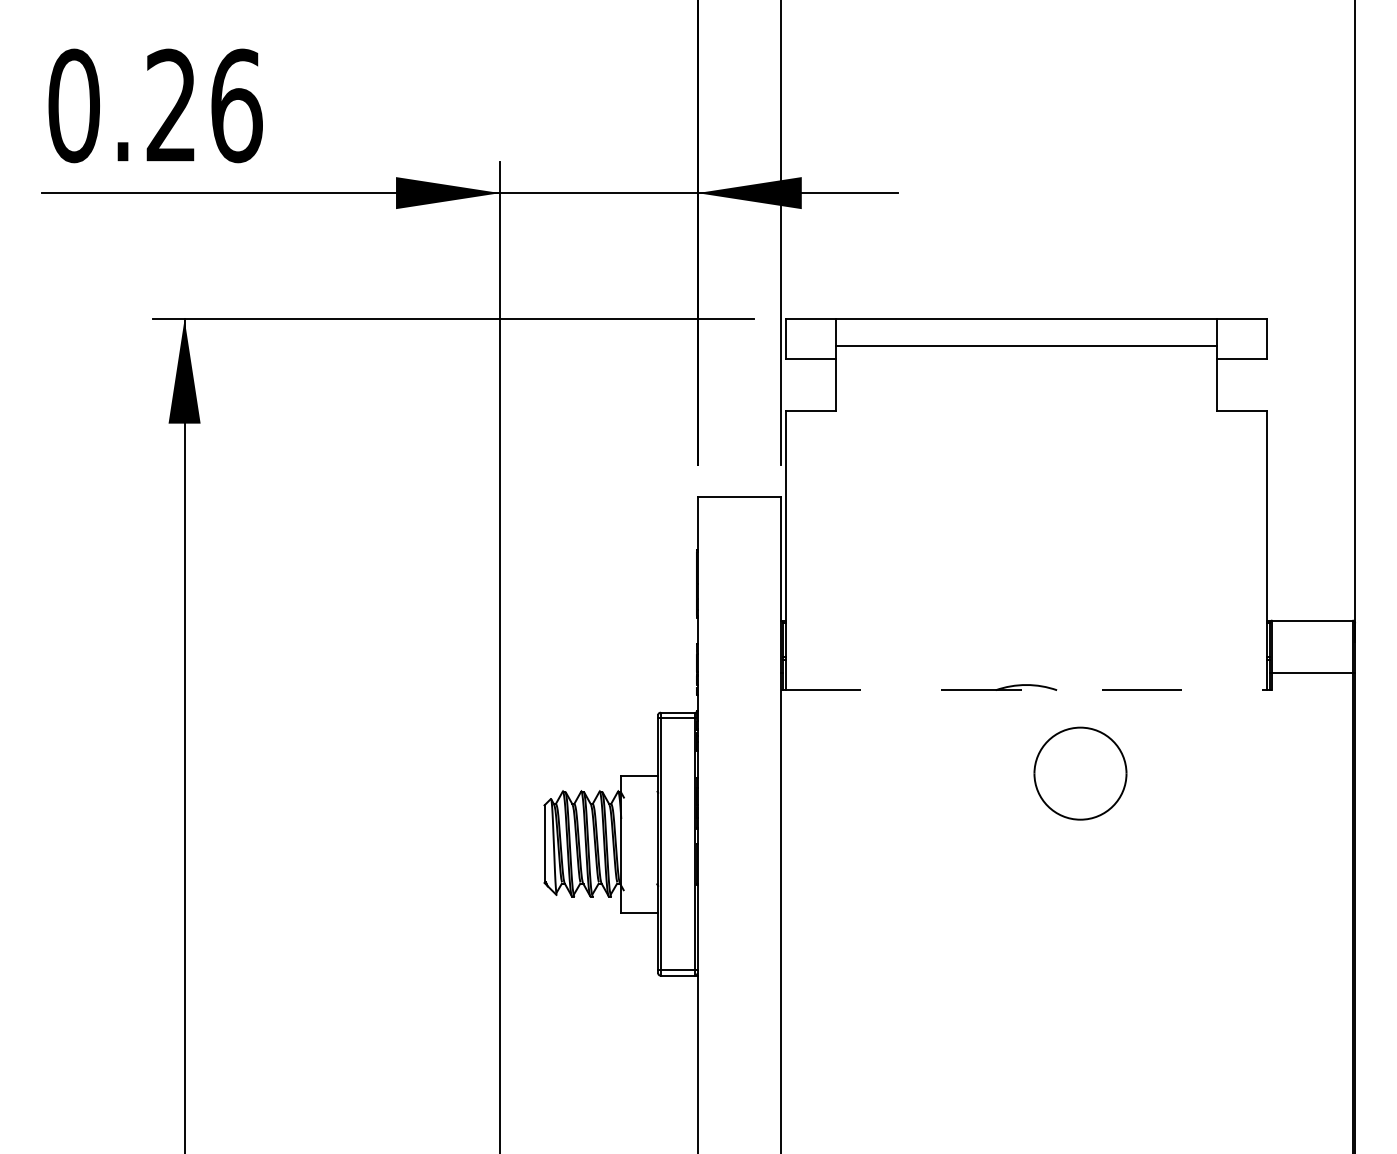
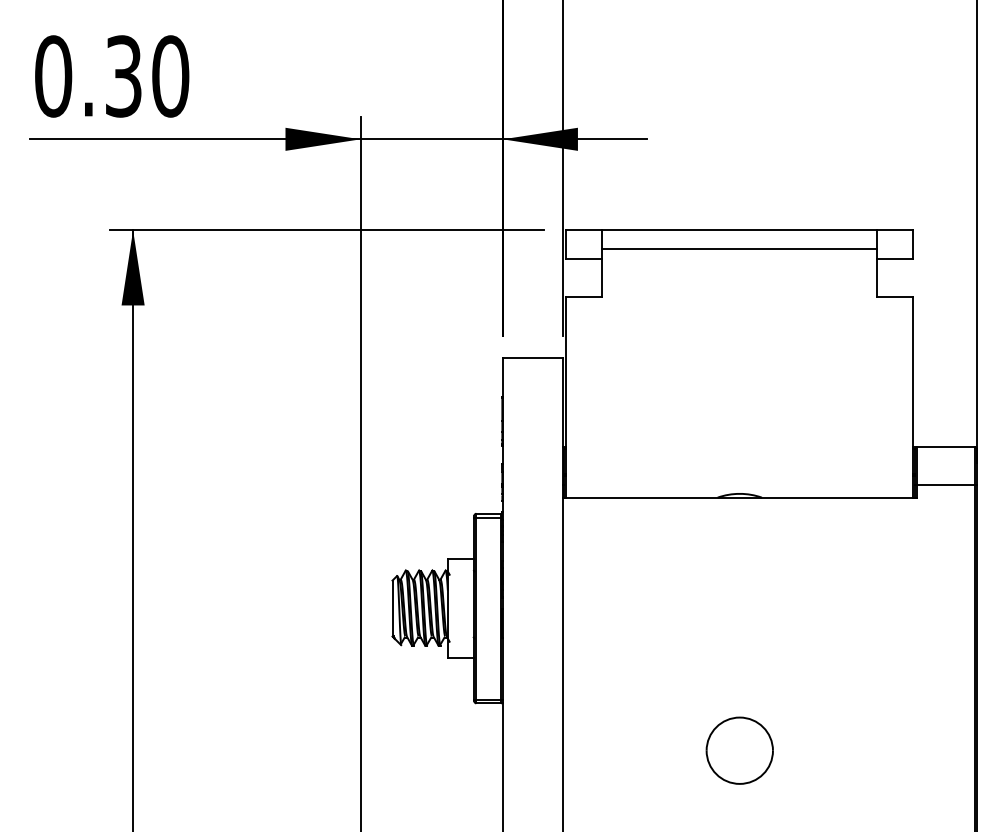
text: (204, 105) -> (147, 76), 0.26 -> 0.30
line: (1027, 690) -> (740, 497), dashed -> solid
part: (1080, 773) -> (739, 750), moved

